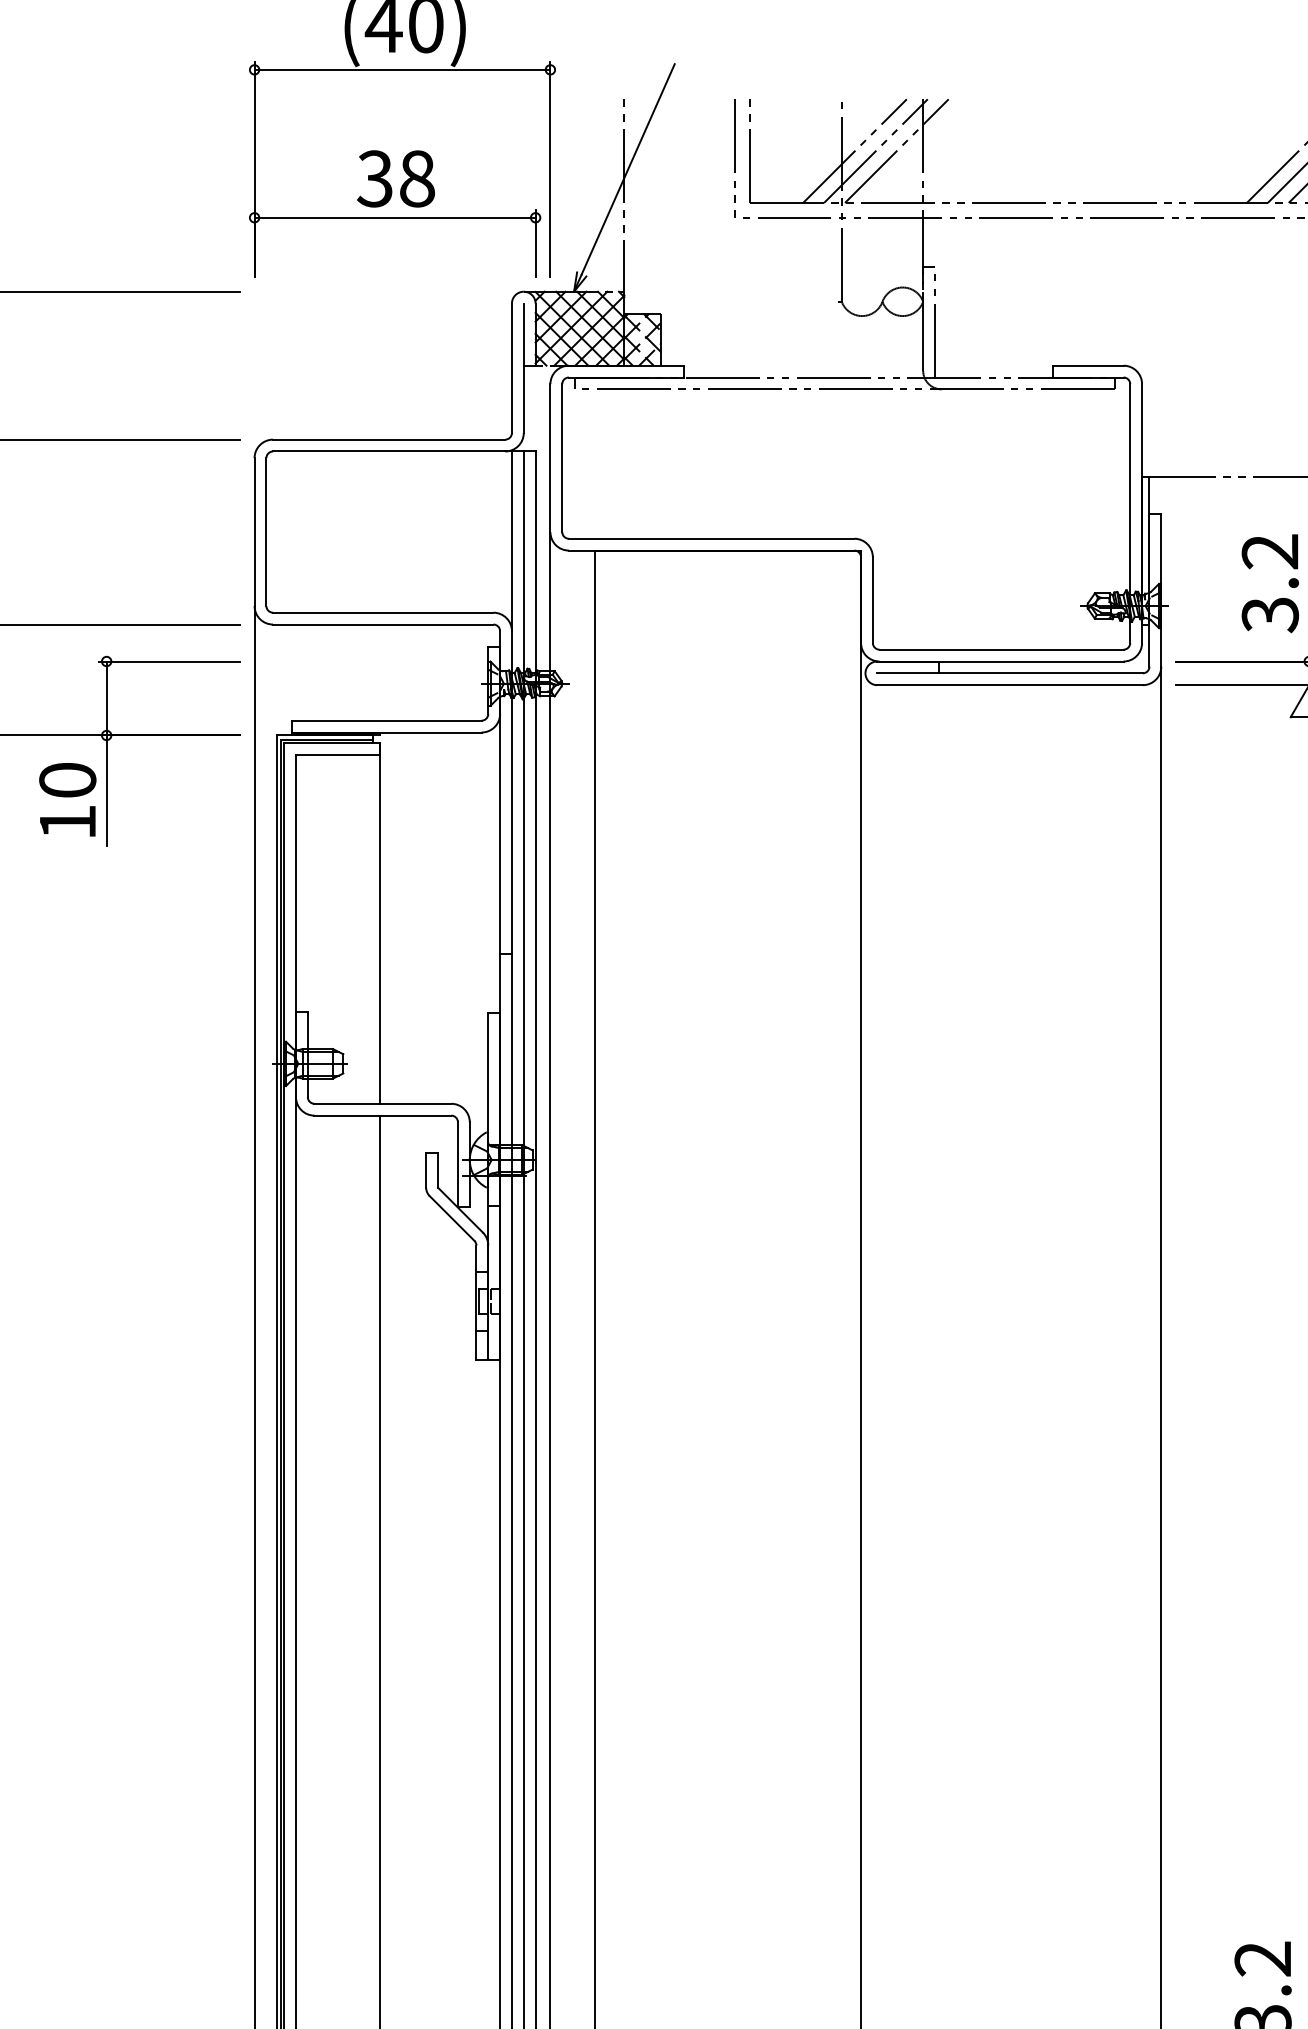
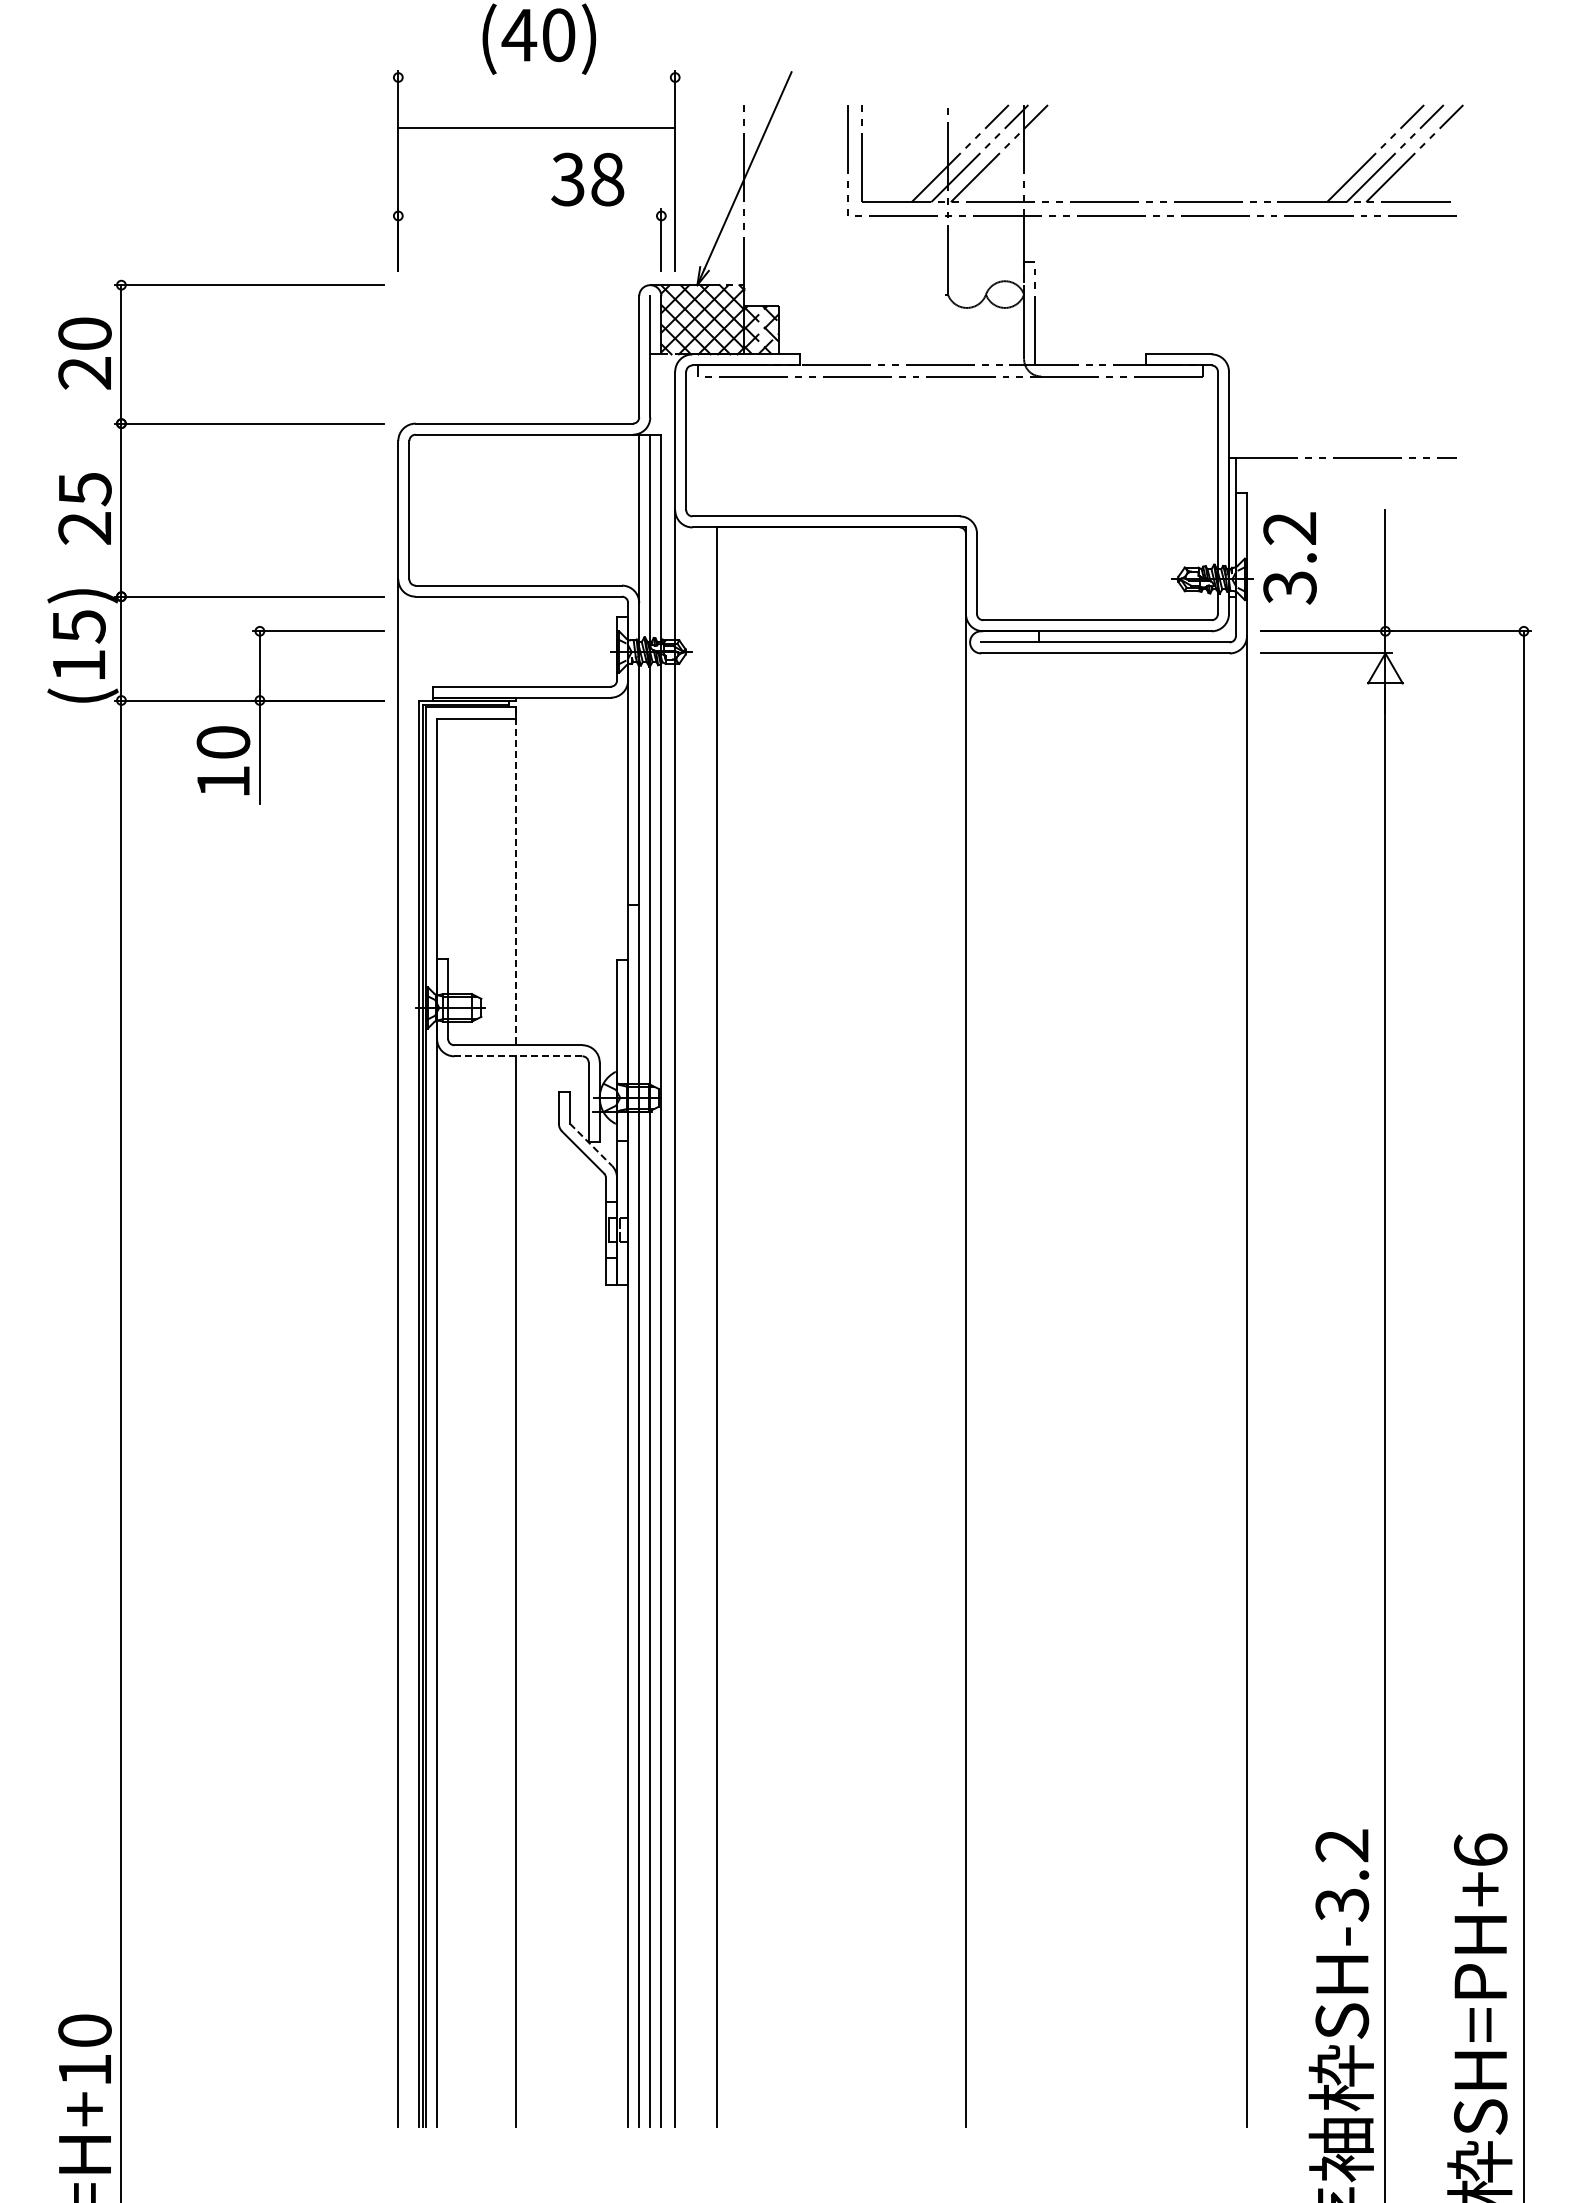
line: (402, 69) -> (536, 127), moved
text: (395, 178) -> (587, 179), moved
line: (394, 217) -> (529, 215), removed
text: (1269, 583) -> (1289, 558), moved
line: (380, 923) -> (516, 876), solid -> dashed
line: (381, 1115) -> (517, 1056), solid -> dashed
line: (460, 1209) -> (591, 1144), solid -> dashed

